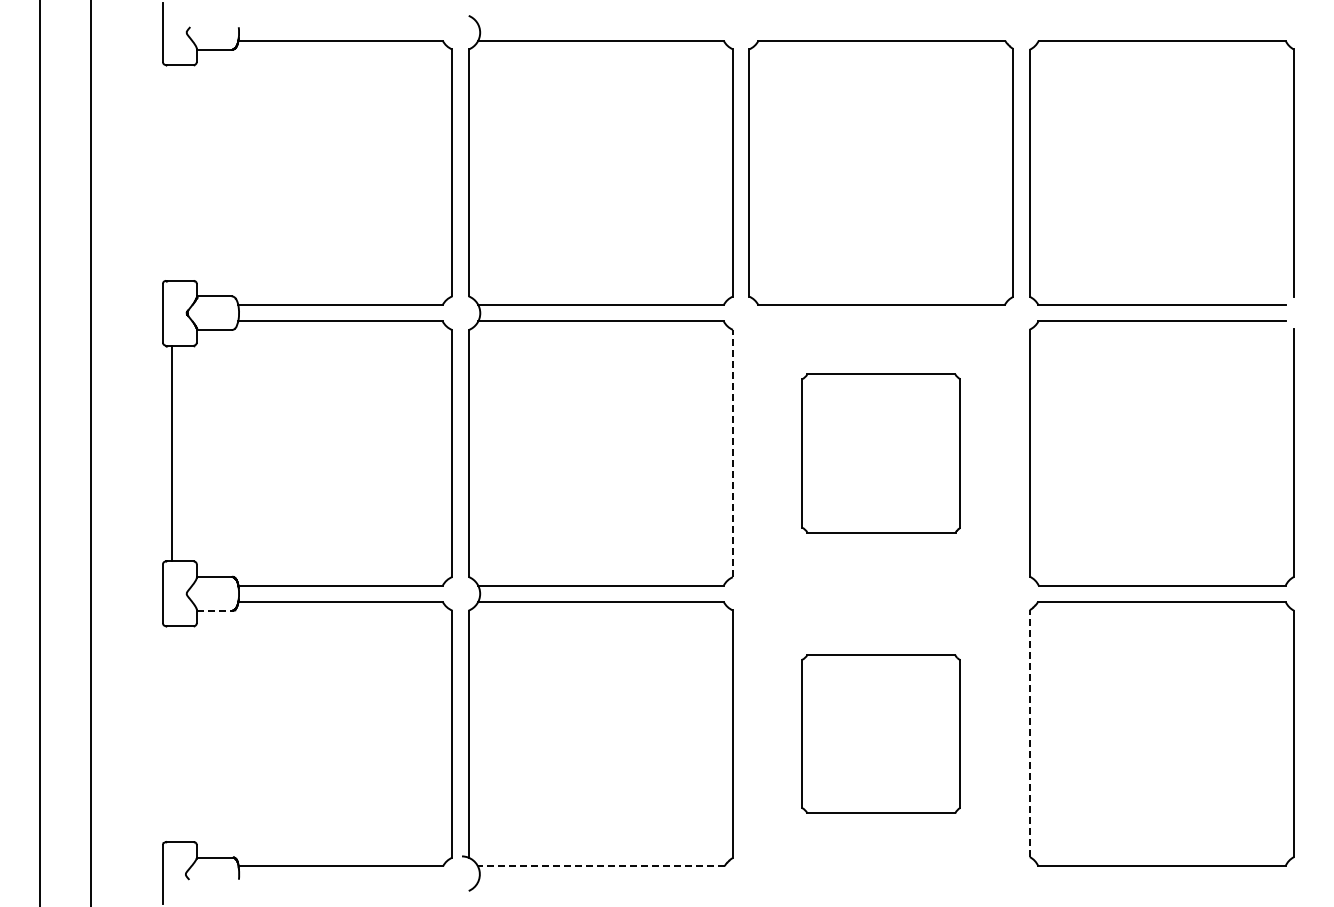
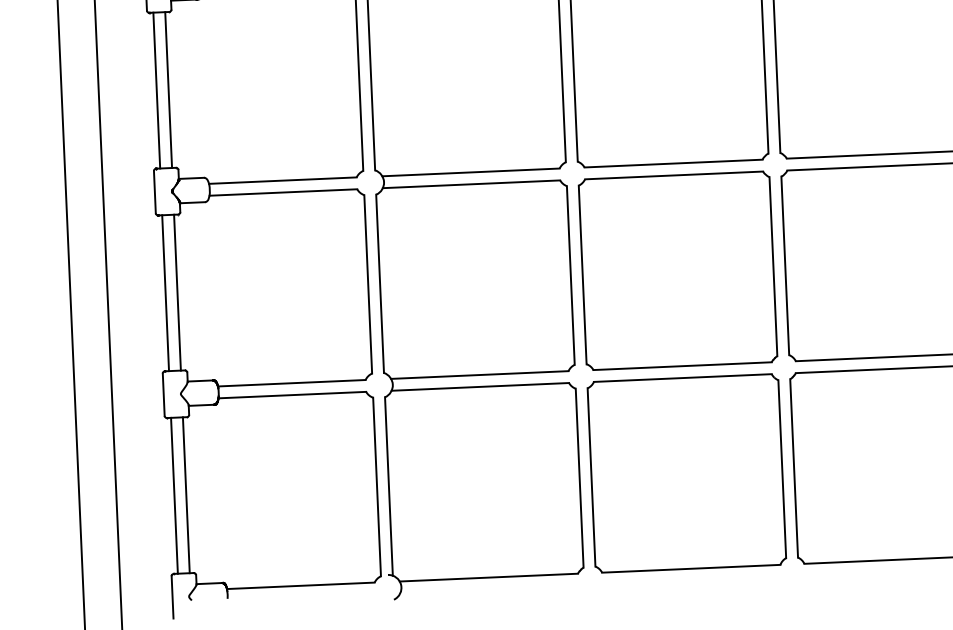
line: (171, 172) -> (156, 90), added
line: (188, 172) -> (168, 89), added
line: (188, 453) -> (177, 292), added
line: (732, 453) -> (570, 275), dashed -> solid
part: (880, 453) -> (677, 270), size x1.67
line: (214, 610) -> (201, 405), dashed -> solid
part: (880, 733) -> (686, 473), size x1.67
line: (1029, 733) -> (793, 468), dashed -> solid
line: (171, 734) -> (174, 496), added
line: (188, 734) -> (186, 495), added
line: (600, 866) -> (488, 577), dashed -> solid

